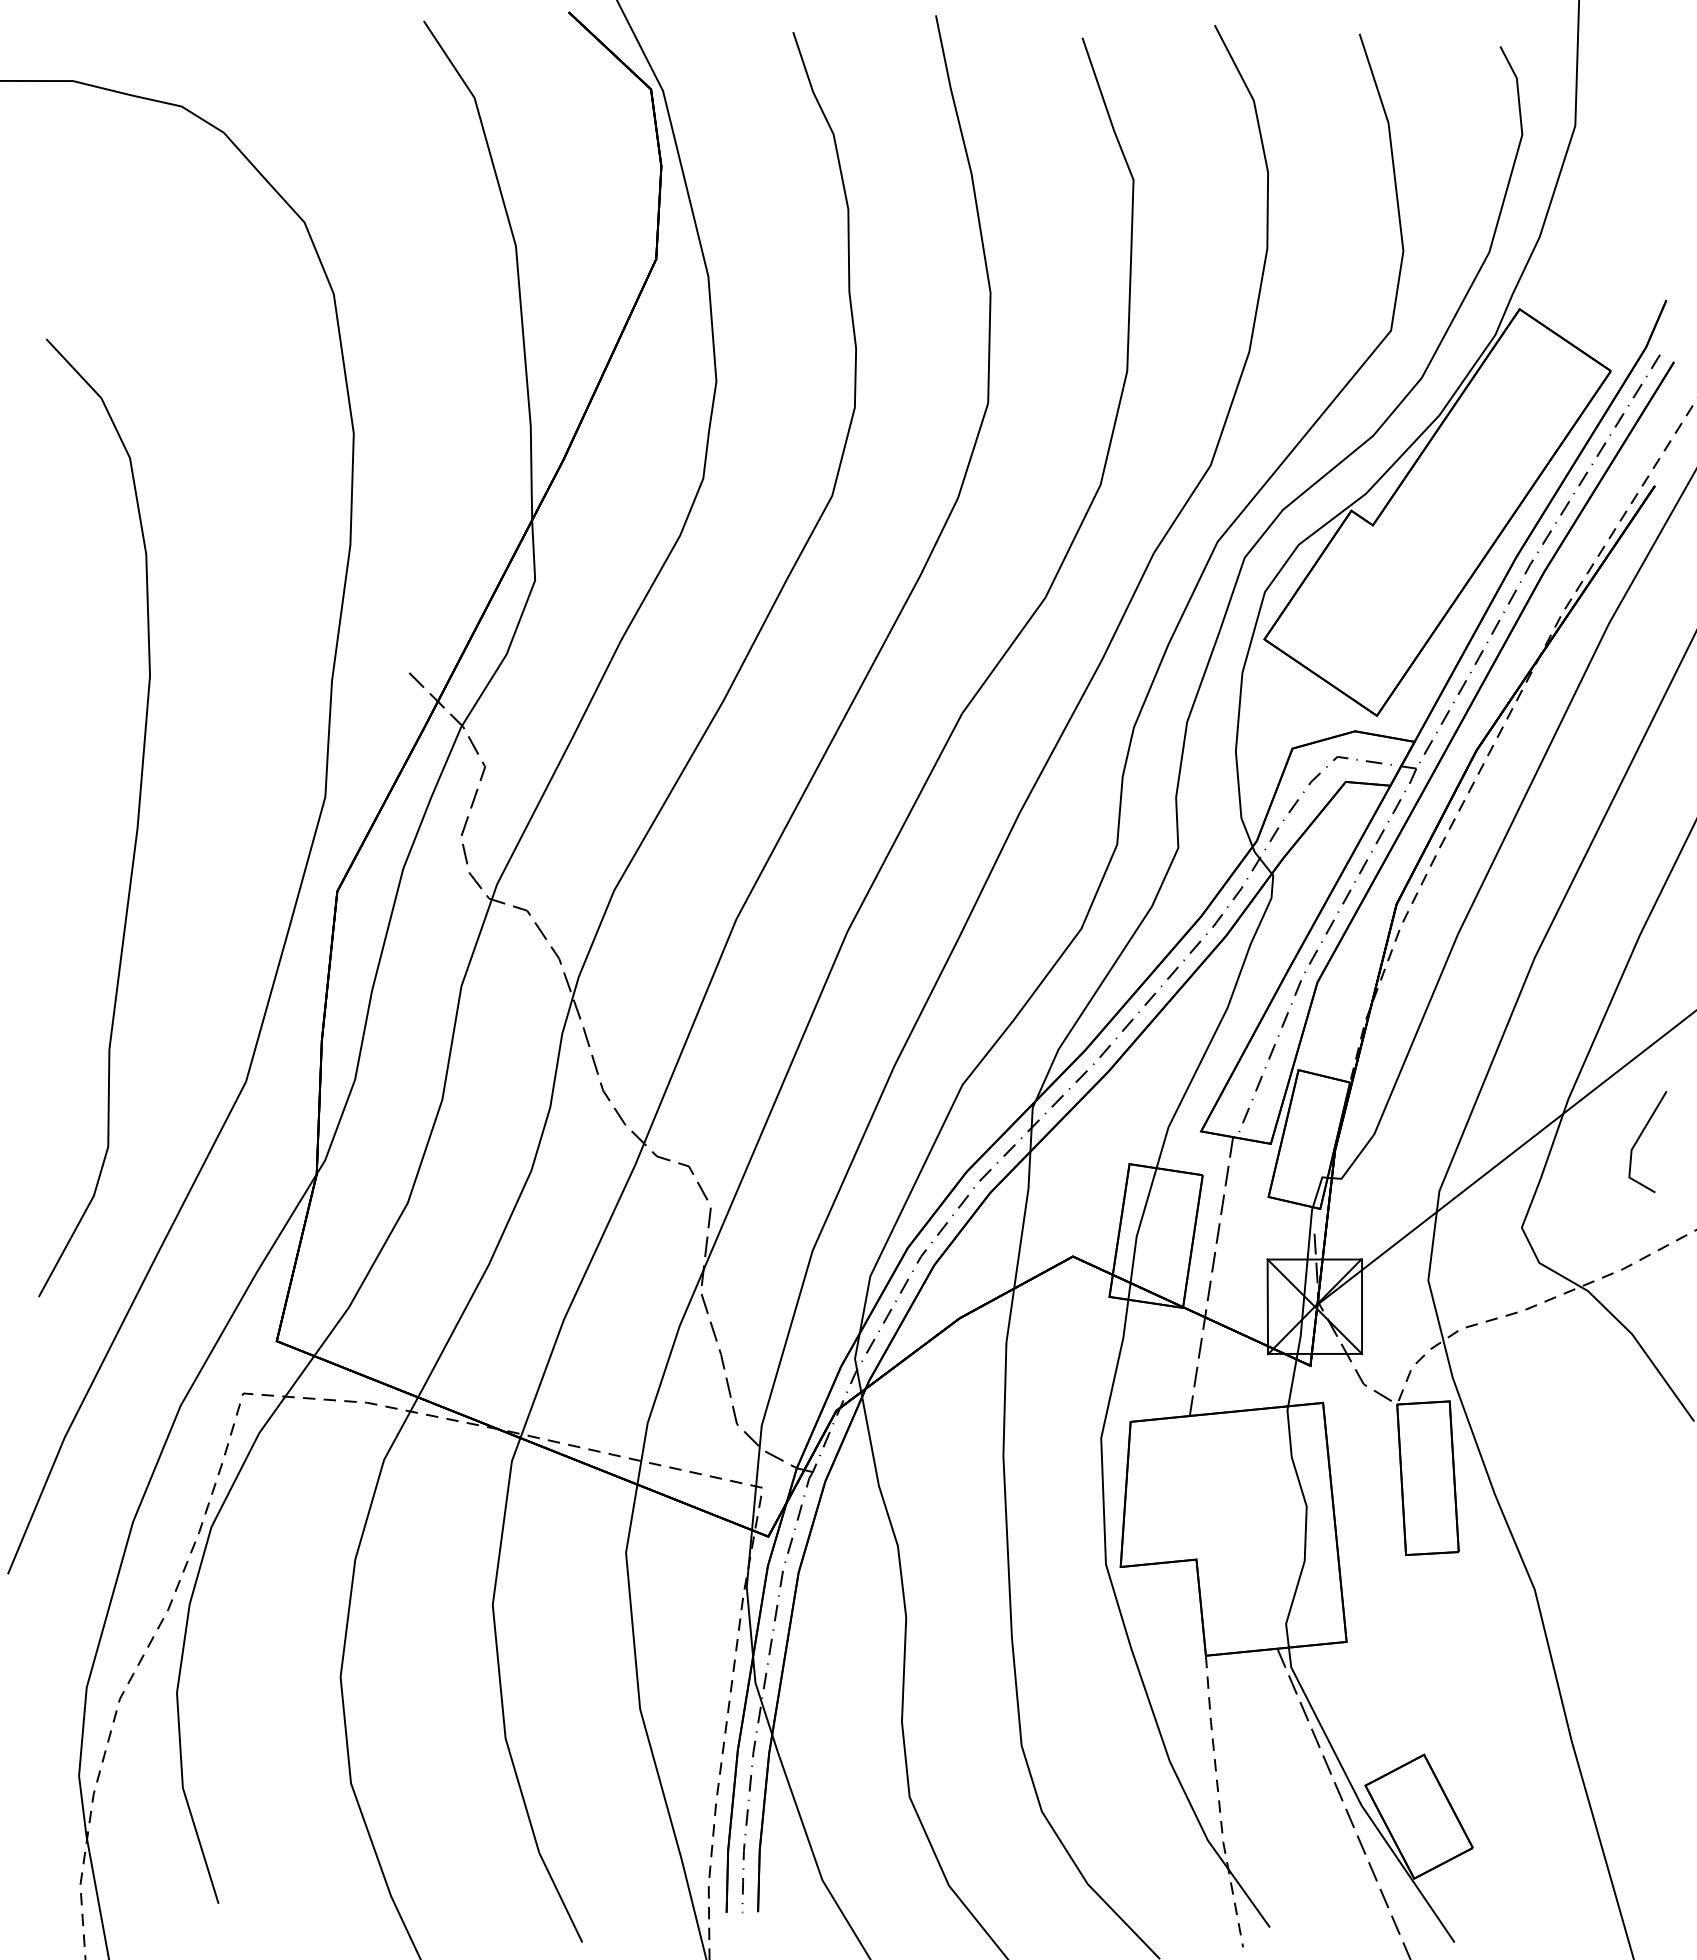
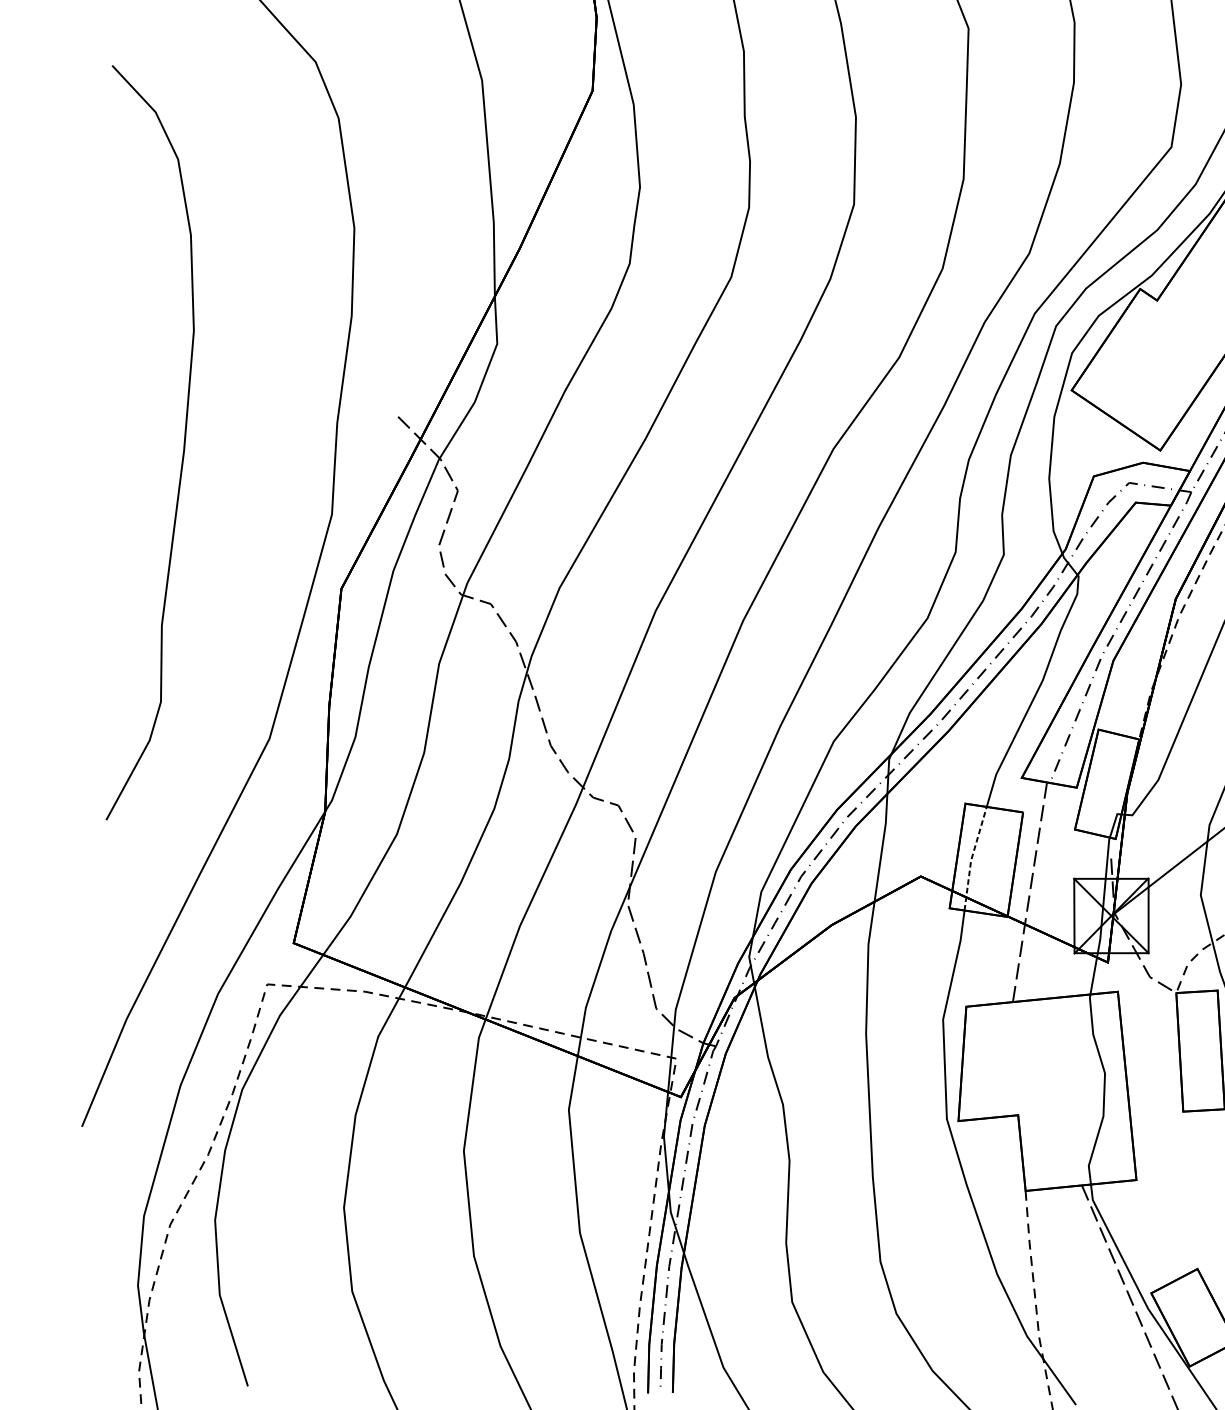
curve: (136, 825) -> (183, 448), moved
line: (1137, 1232) -> (971, 857), solid -> dashed

